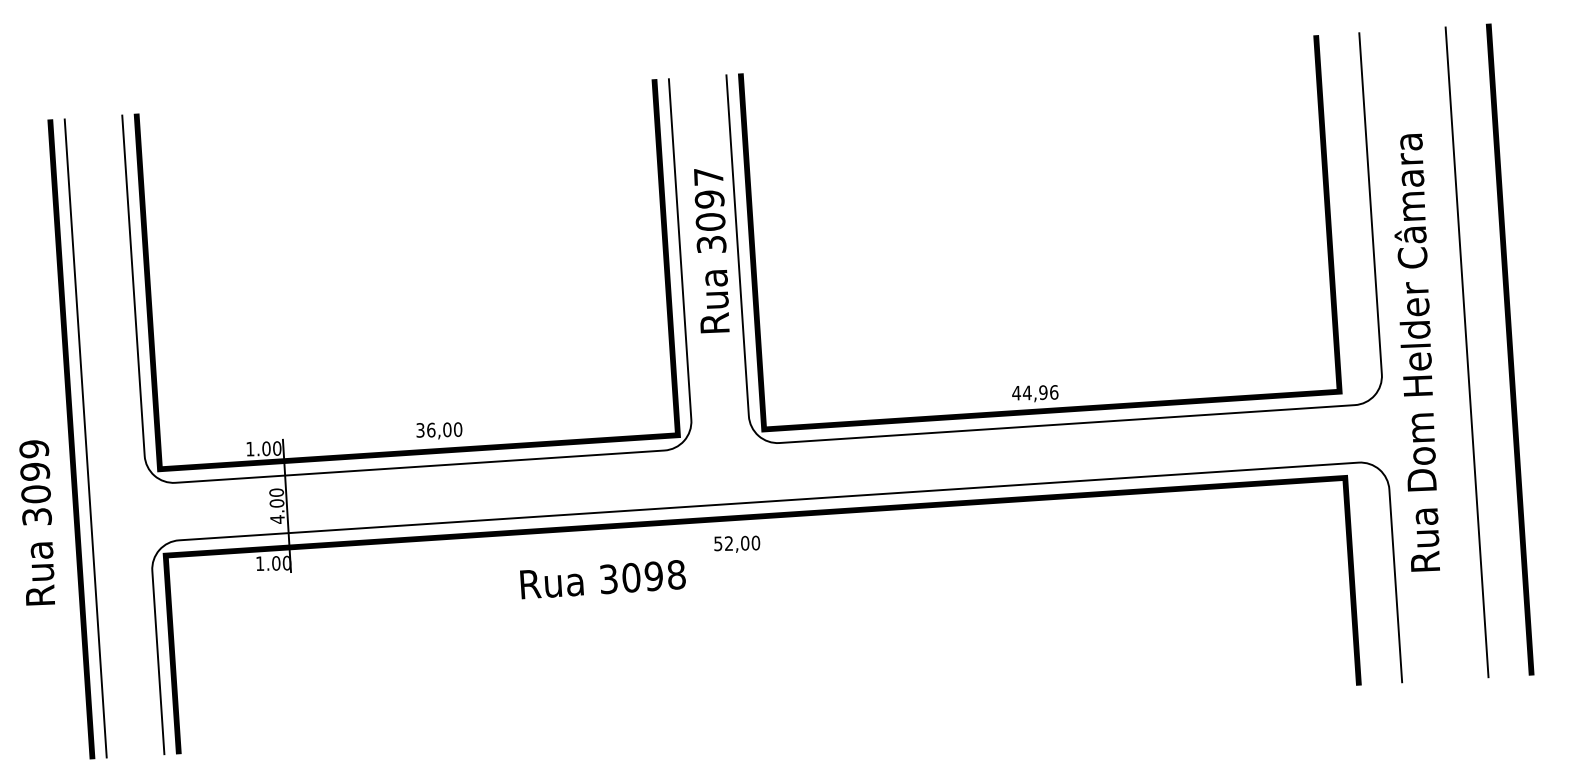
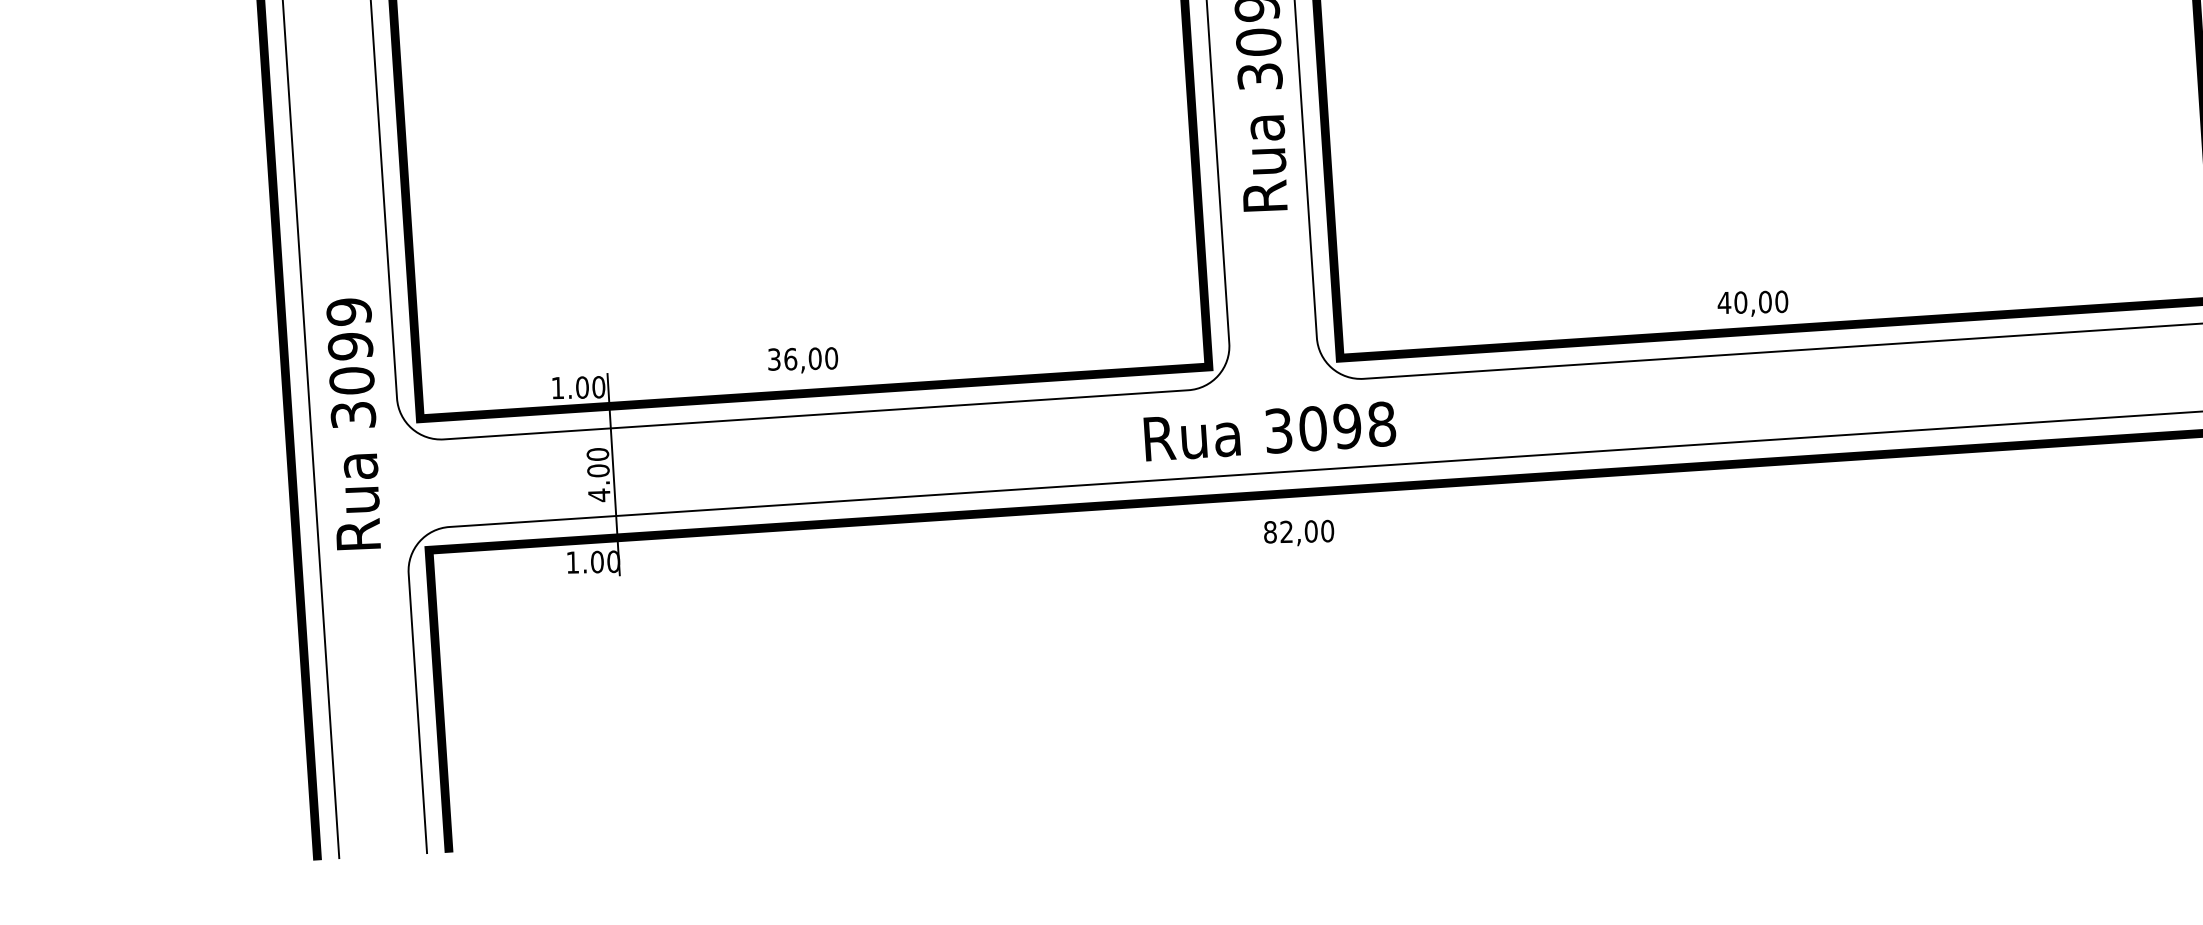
text: (1040, 392) -> (1760, 301), 44,96 -> 40,00
text: (439, 430) -> (803, 359), moved
text: (36, 522) -> (352, 423), moved
text: (718, 543) -> (1270, 531), 52,00 -> 82,00
text: (602, 579) -> (1269, 431), moved

